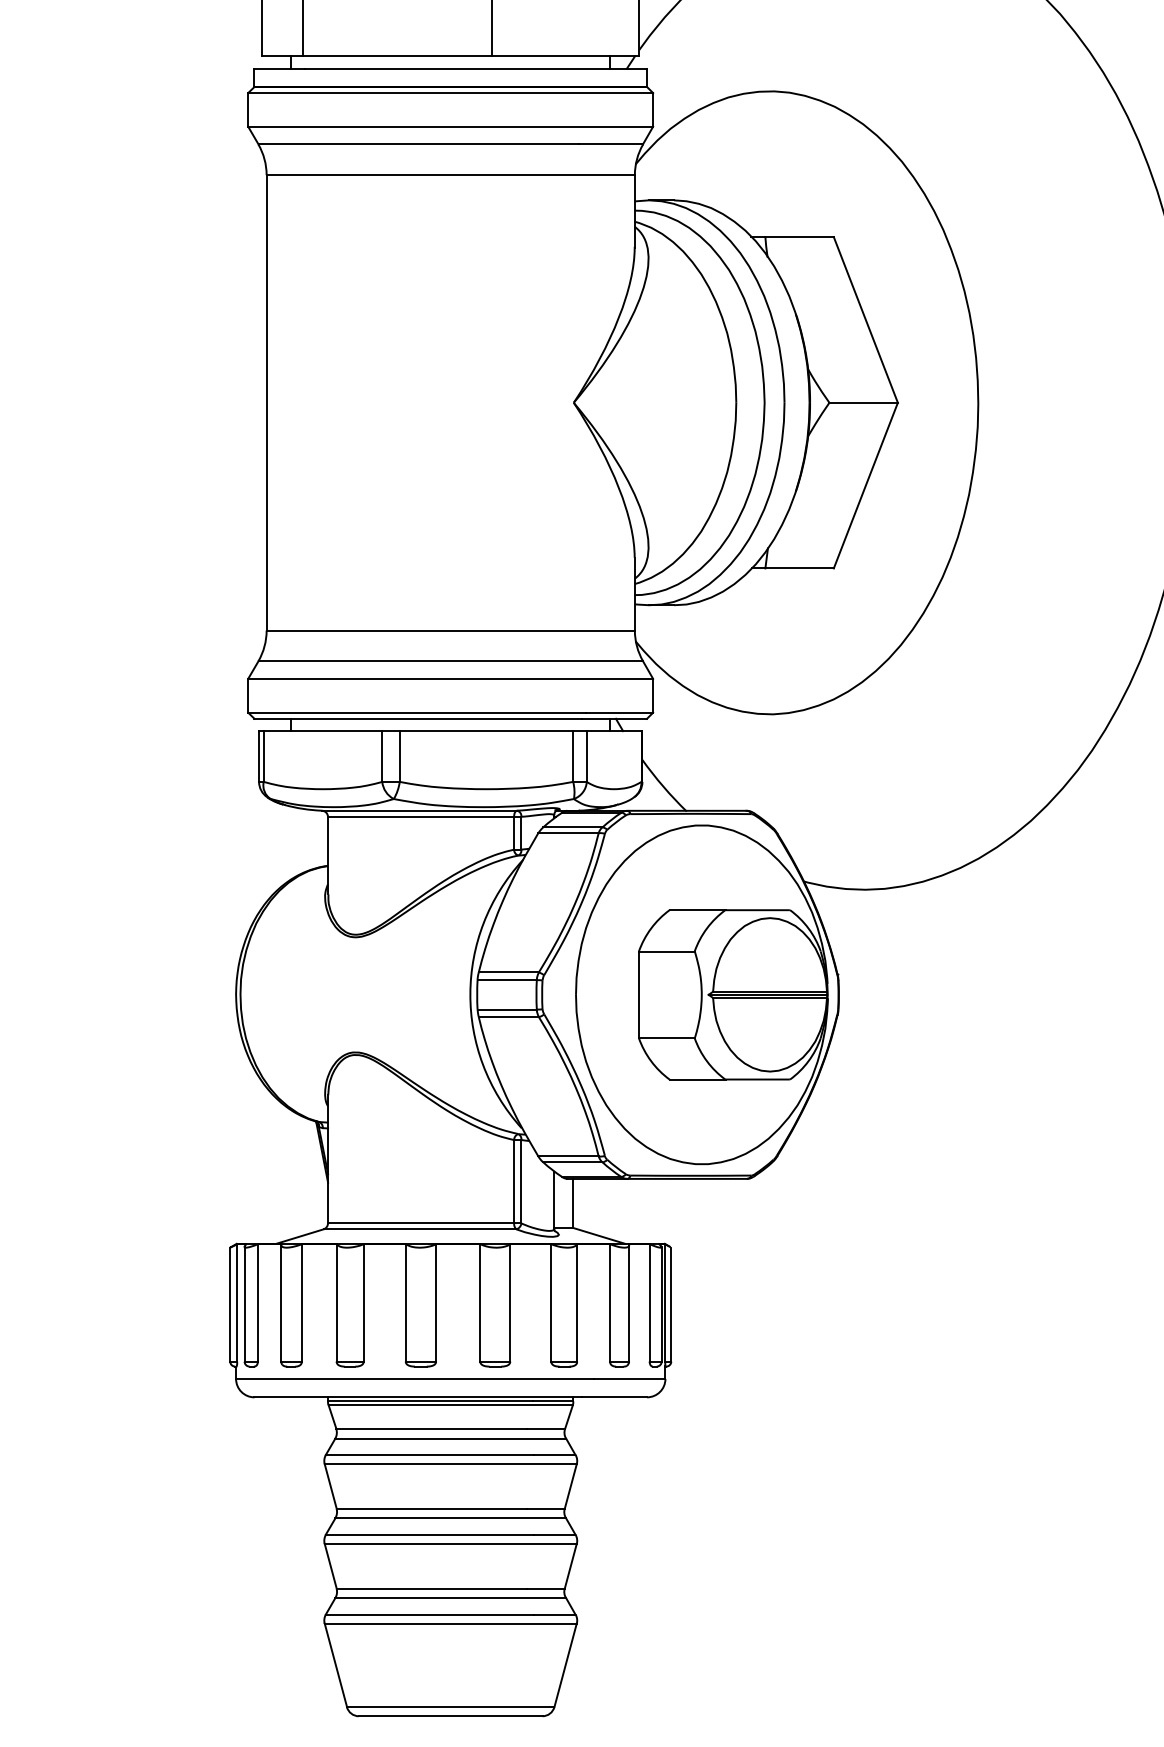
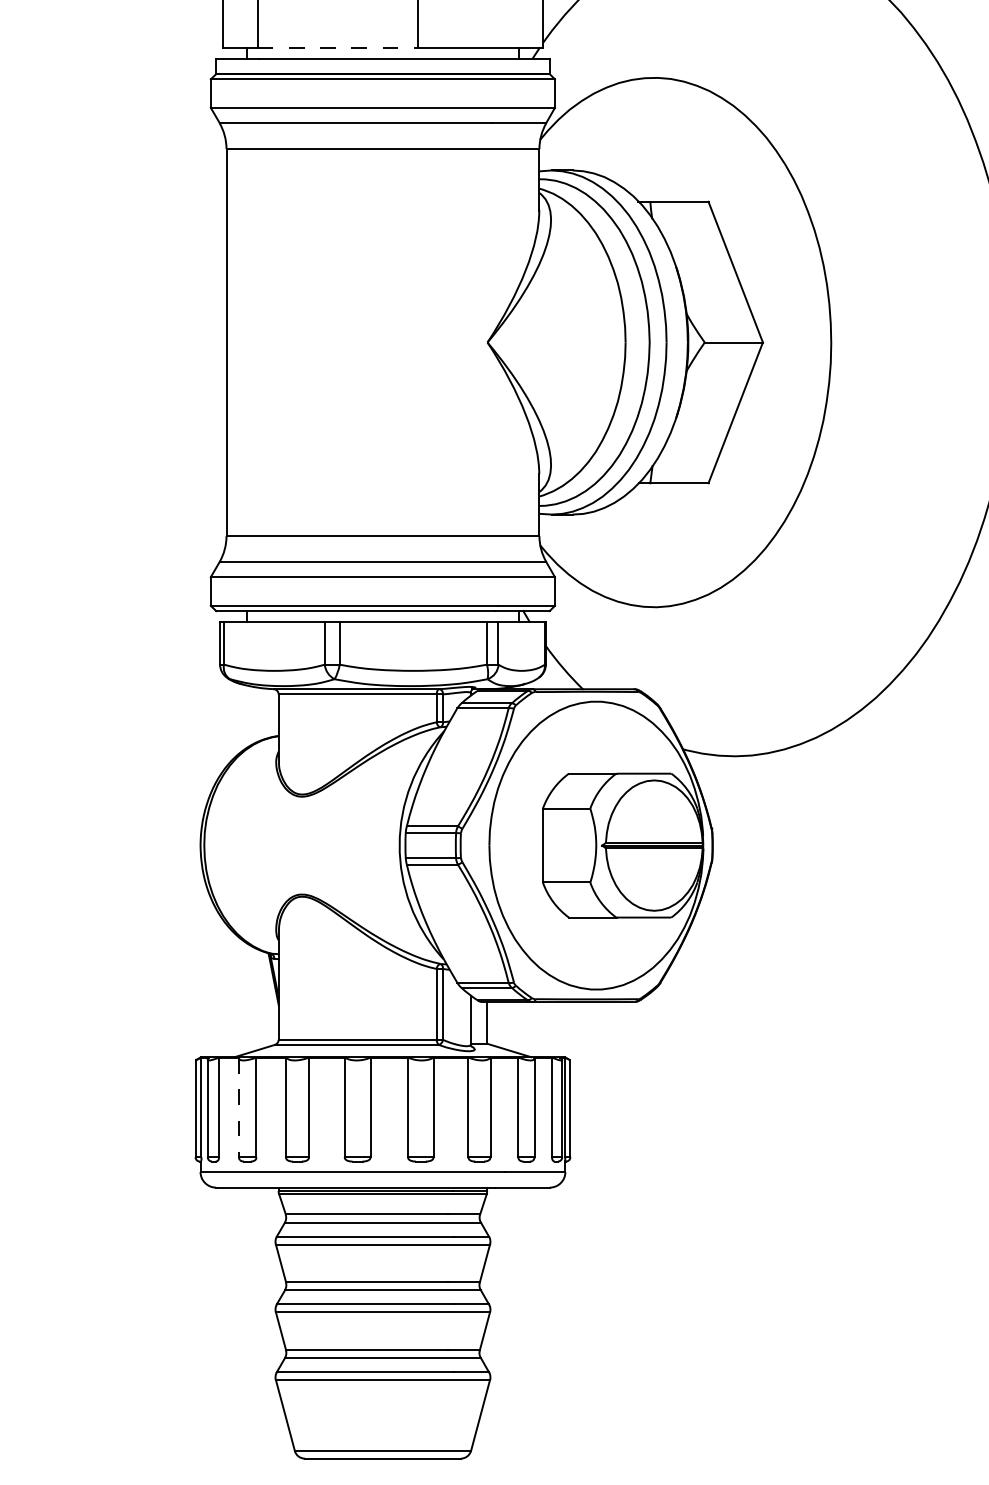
line: (398, 56) -> (338, 48), solid -> dashed
line: (280, 1303) -> (238, 1107), solid -> dashed

